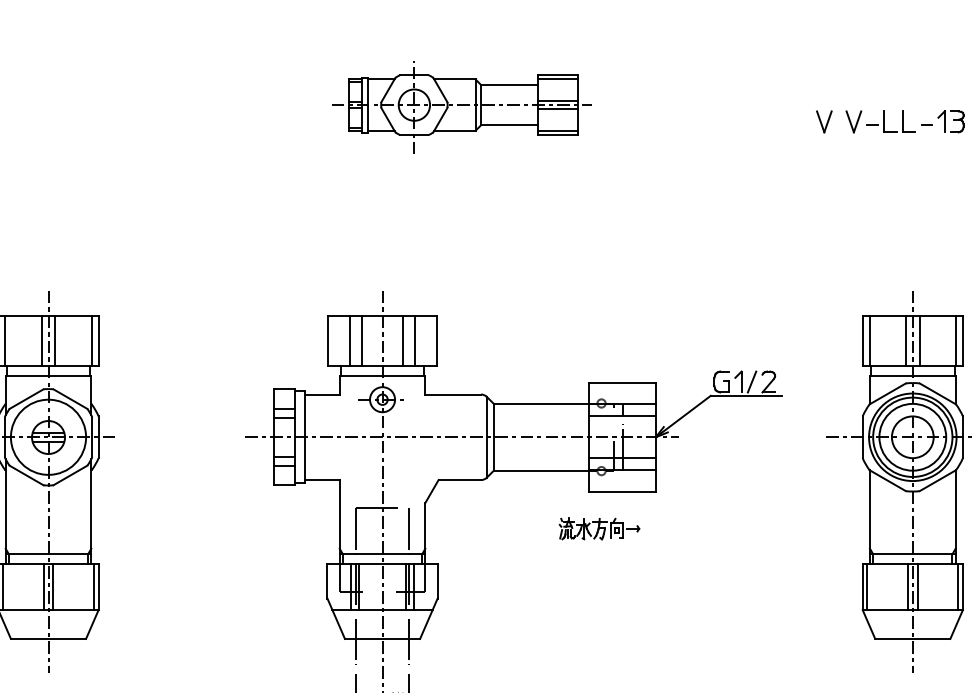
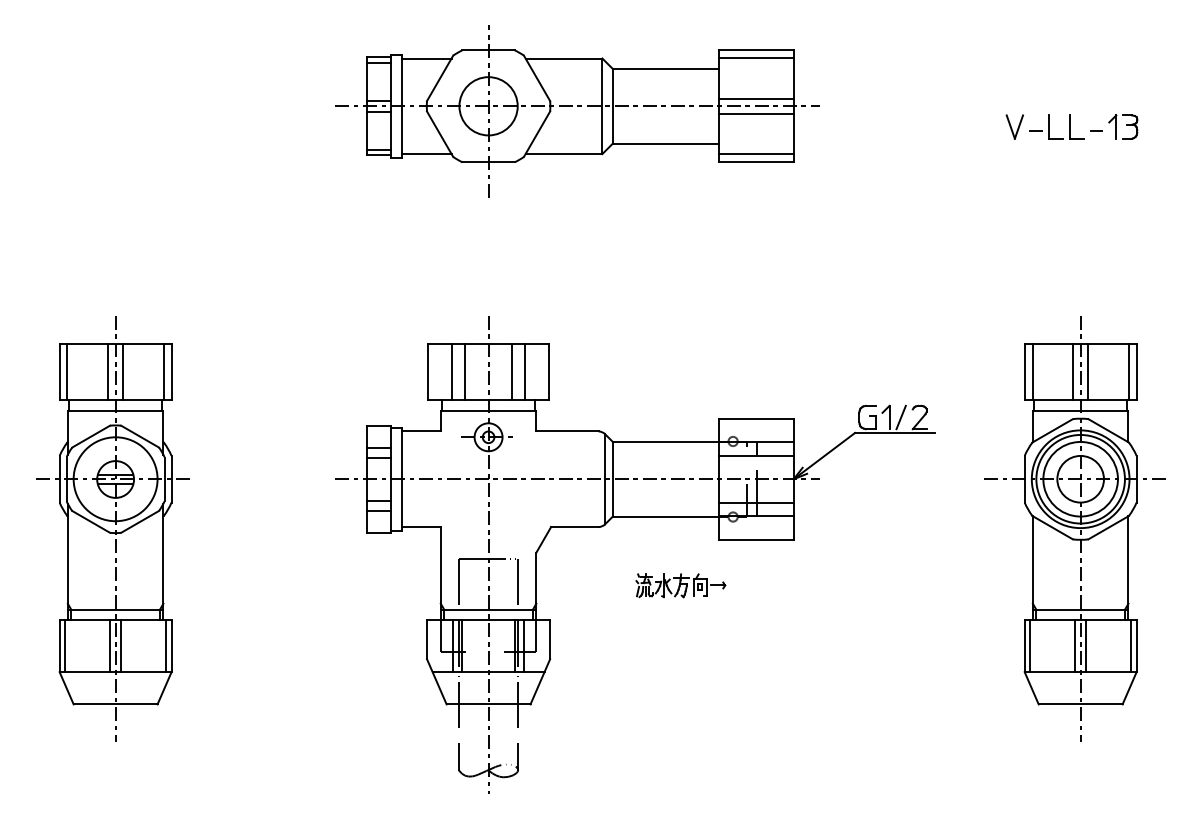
part: (462, 107) -> (577, 111), size x1.67
part: (823, 121) -> (981, 126), removed
part: (599, 528) -> (680, 585), moved

